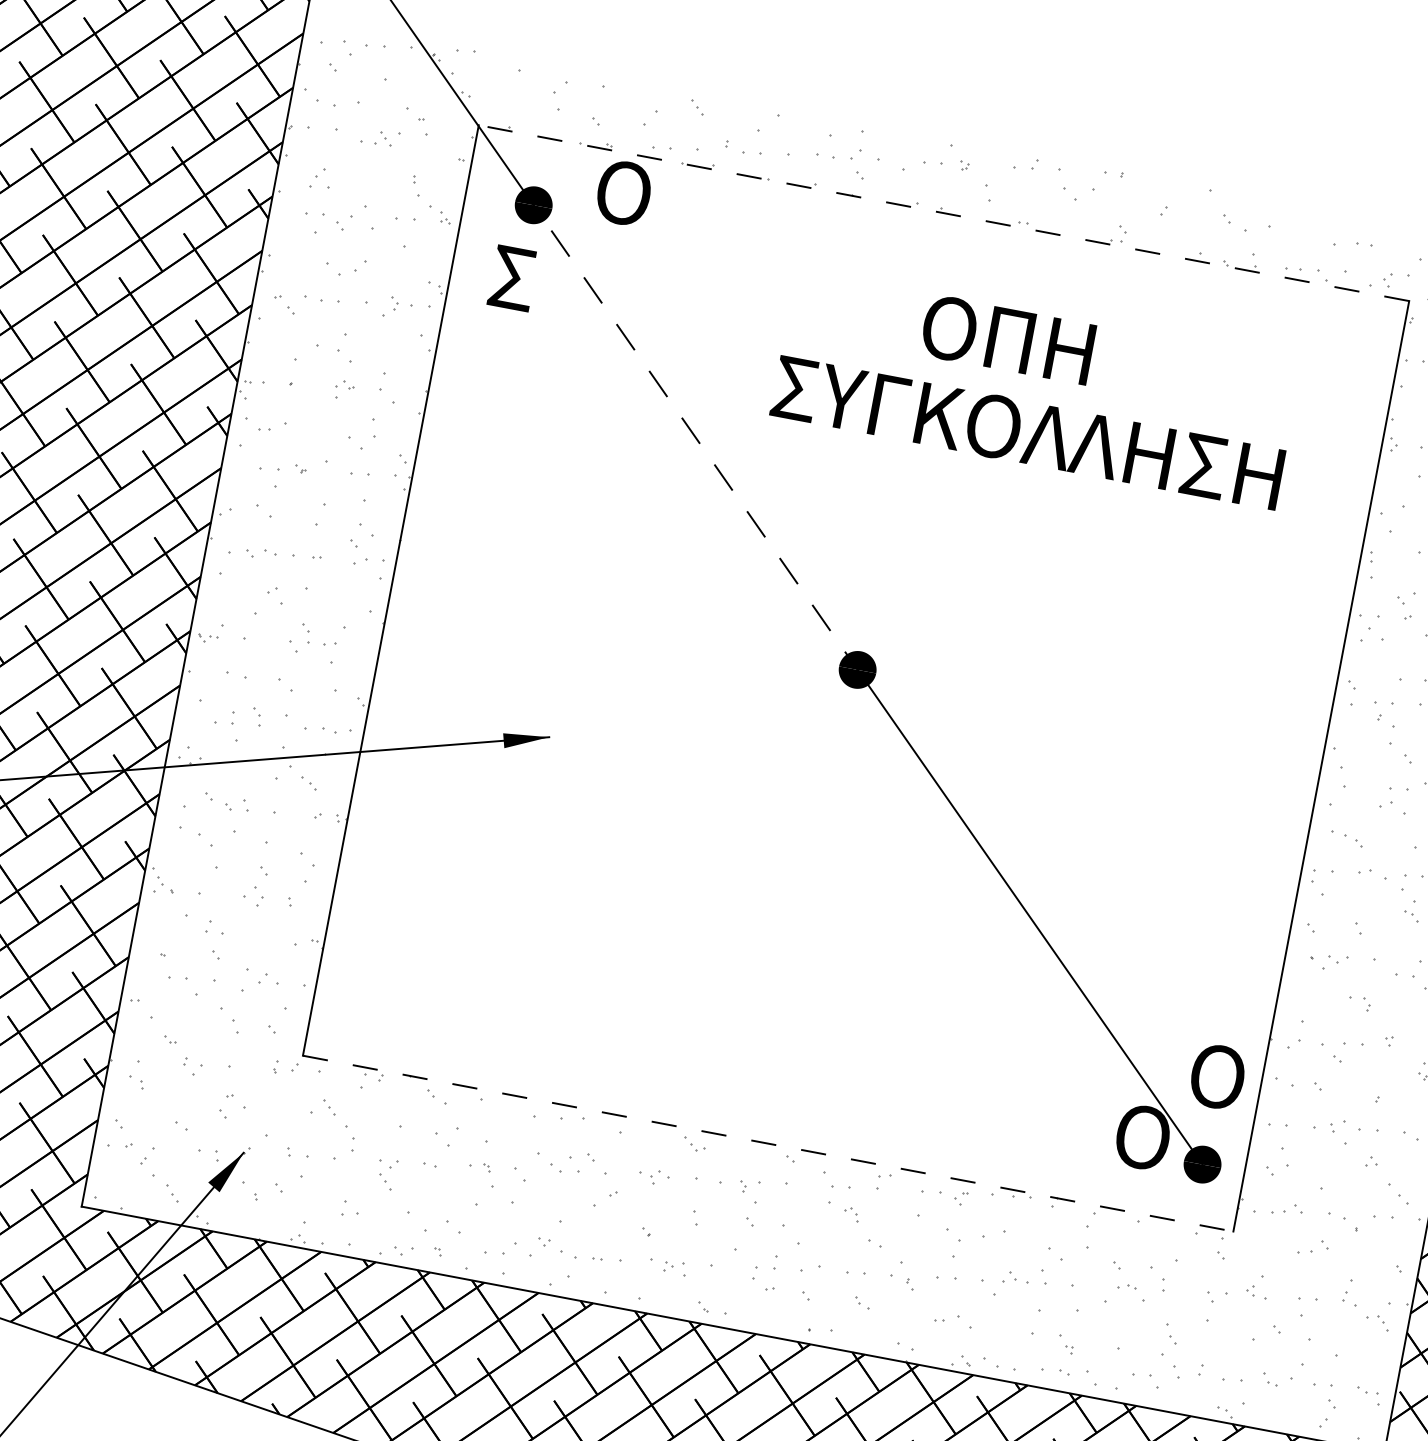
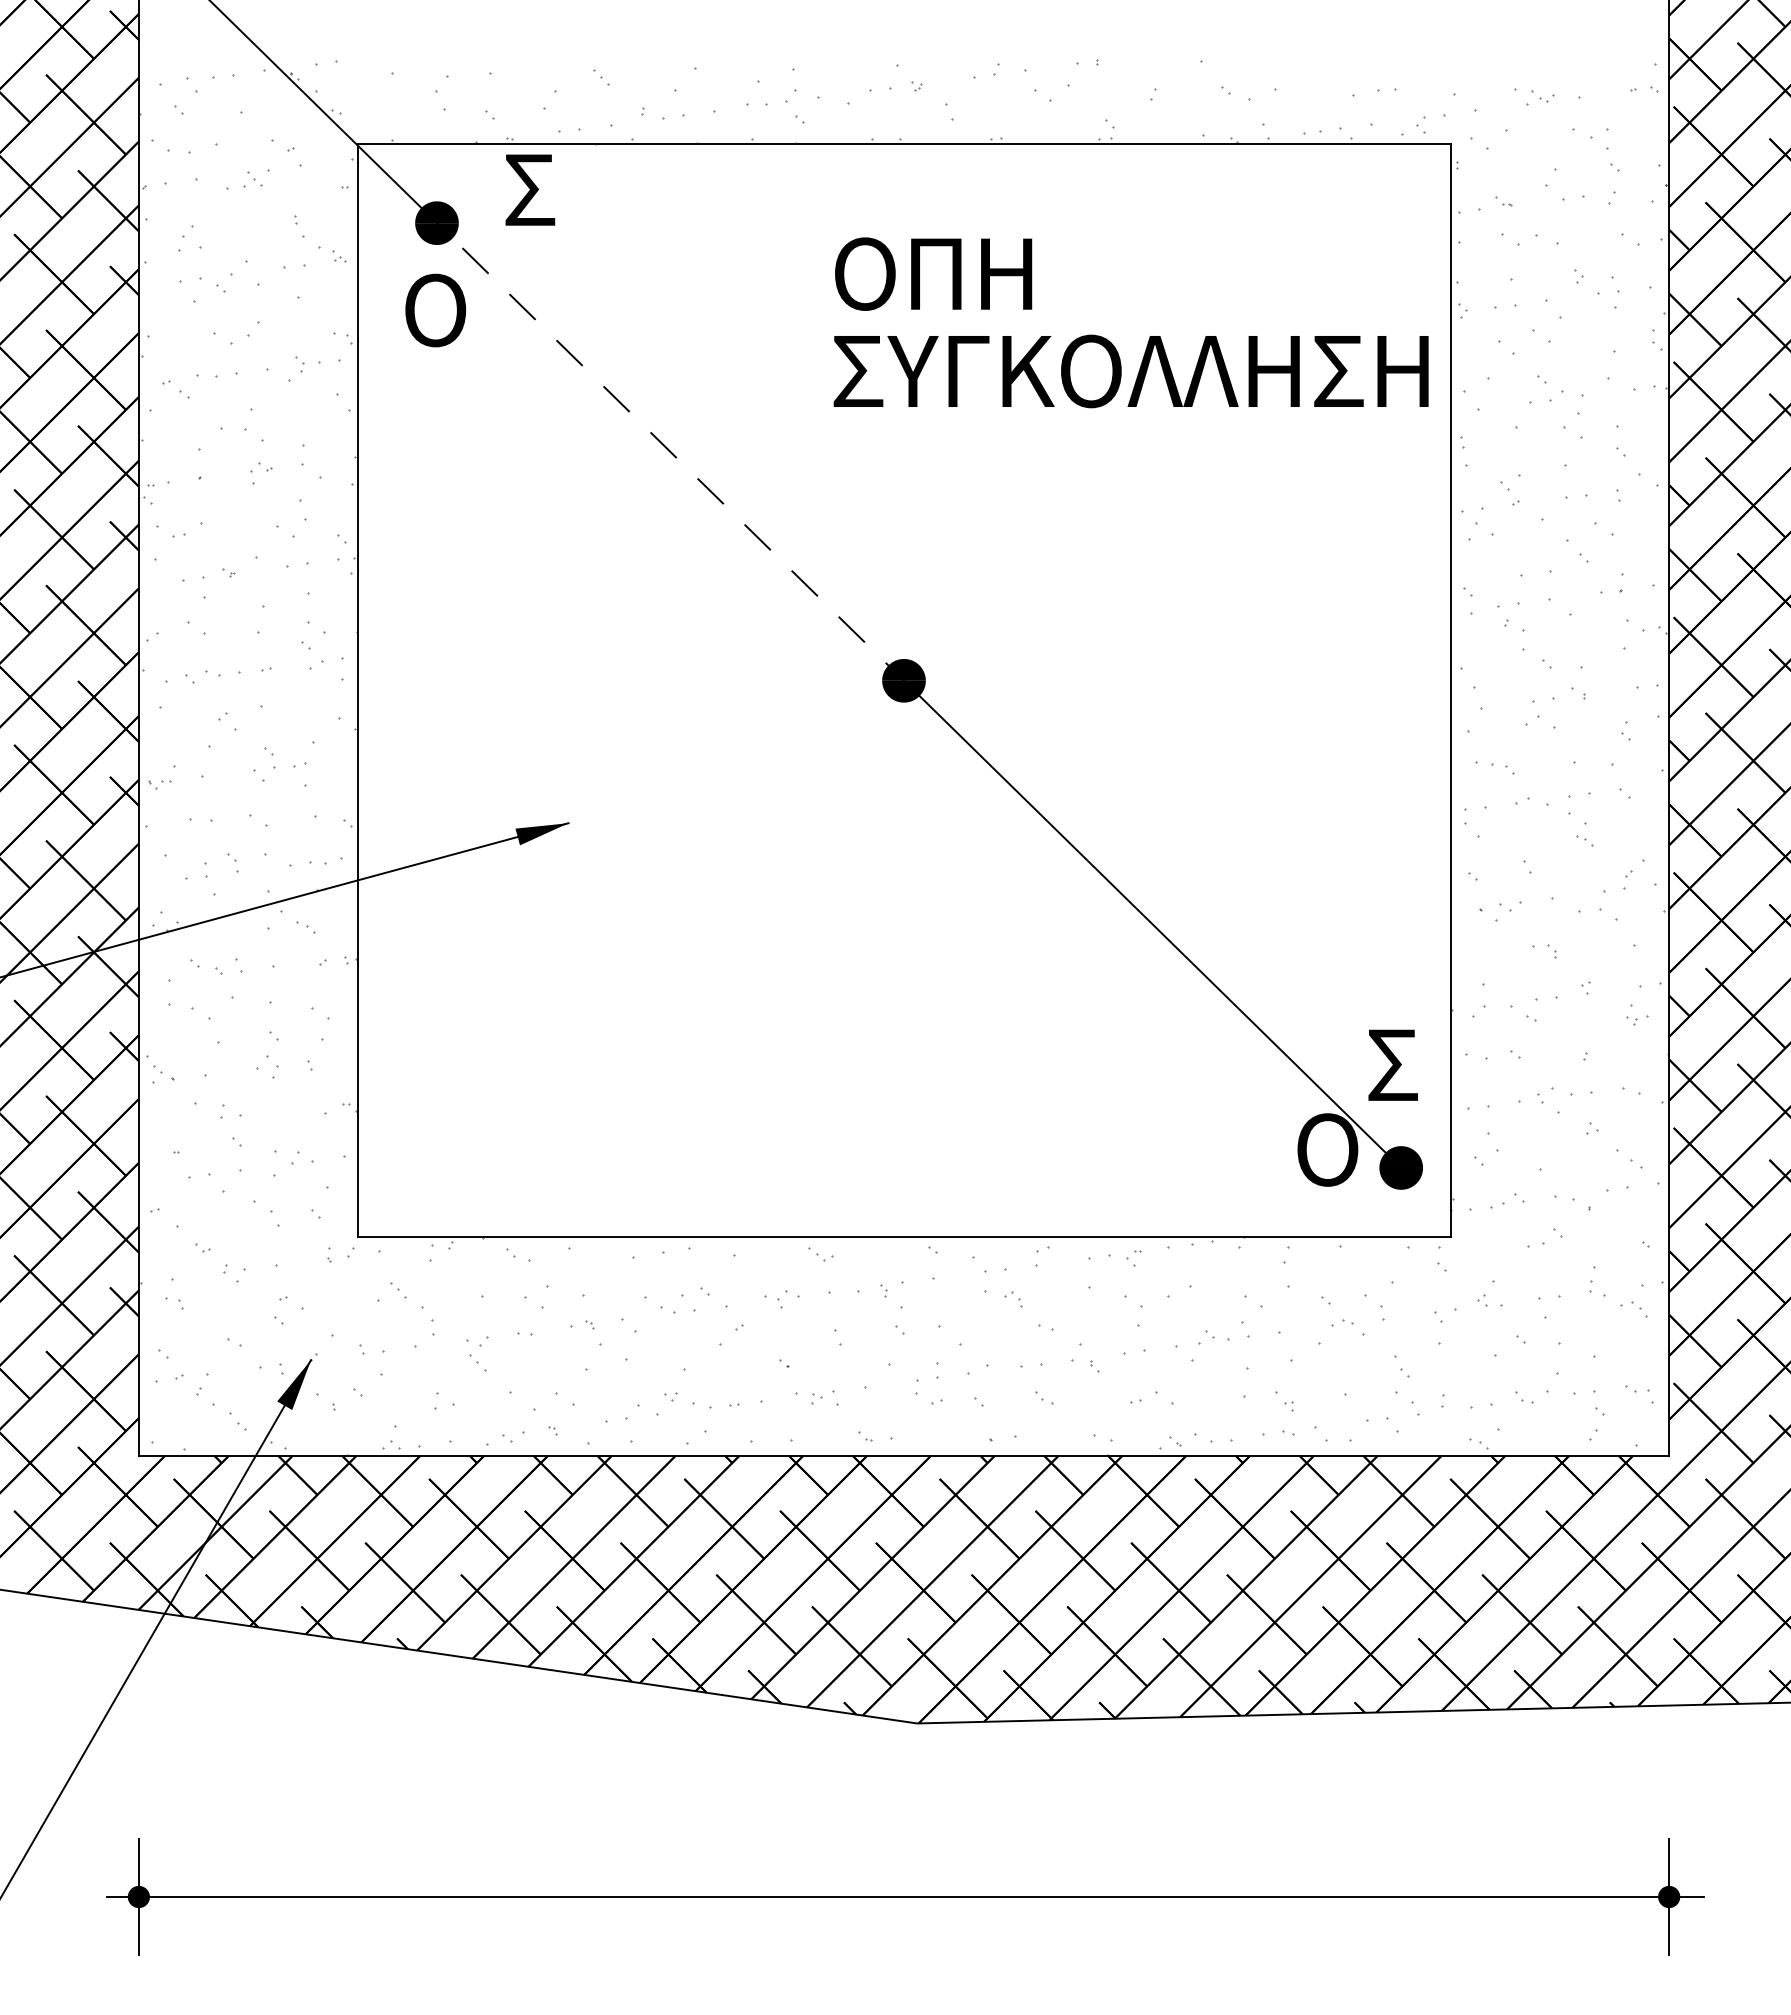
text: (623, 192) -> (536, 189), Ο -> Σ
line: (944, 213) -> (904, 144), dashed -> solid
text: (518, 279) -> (435, 310), Σ -> Ο
text: (1007, 339) -> (933, 273), moved
text: (1027, 432) -> (1130, 371), moved
text: (1216, 1076) -> (1398, 1065), Ο -> Σ
line: (768, 1143) -> (904, 1237), dashed -> solid

